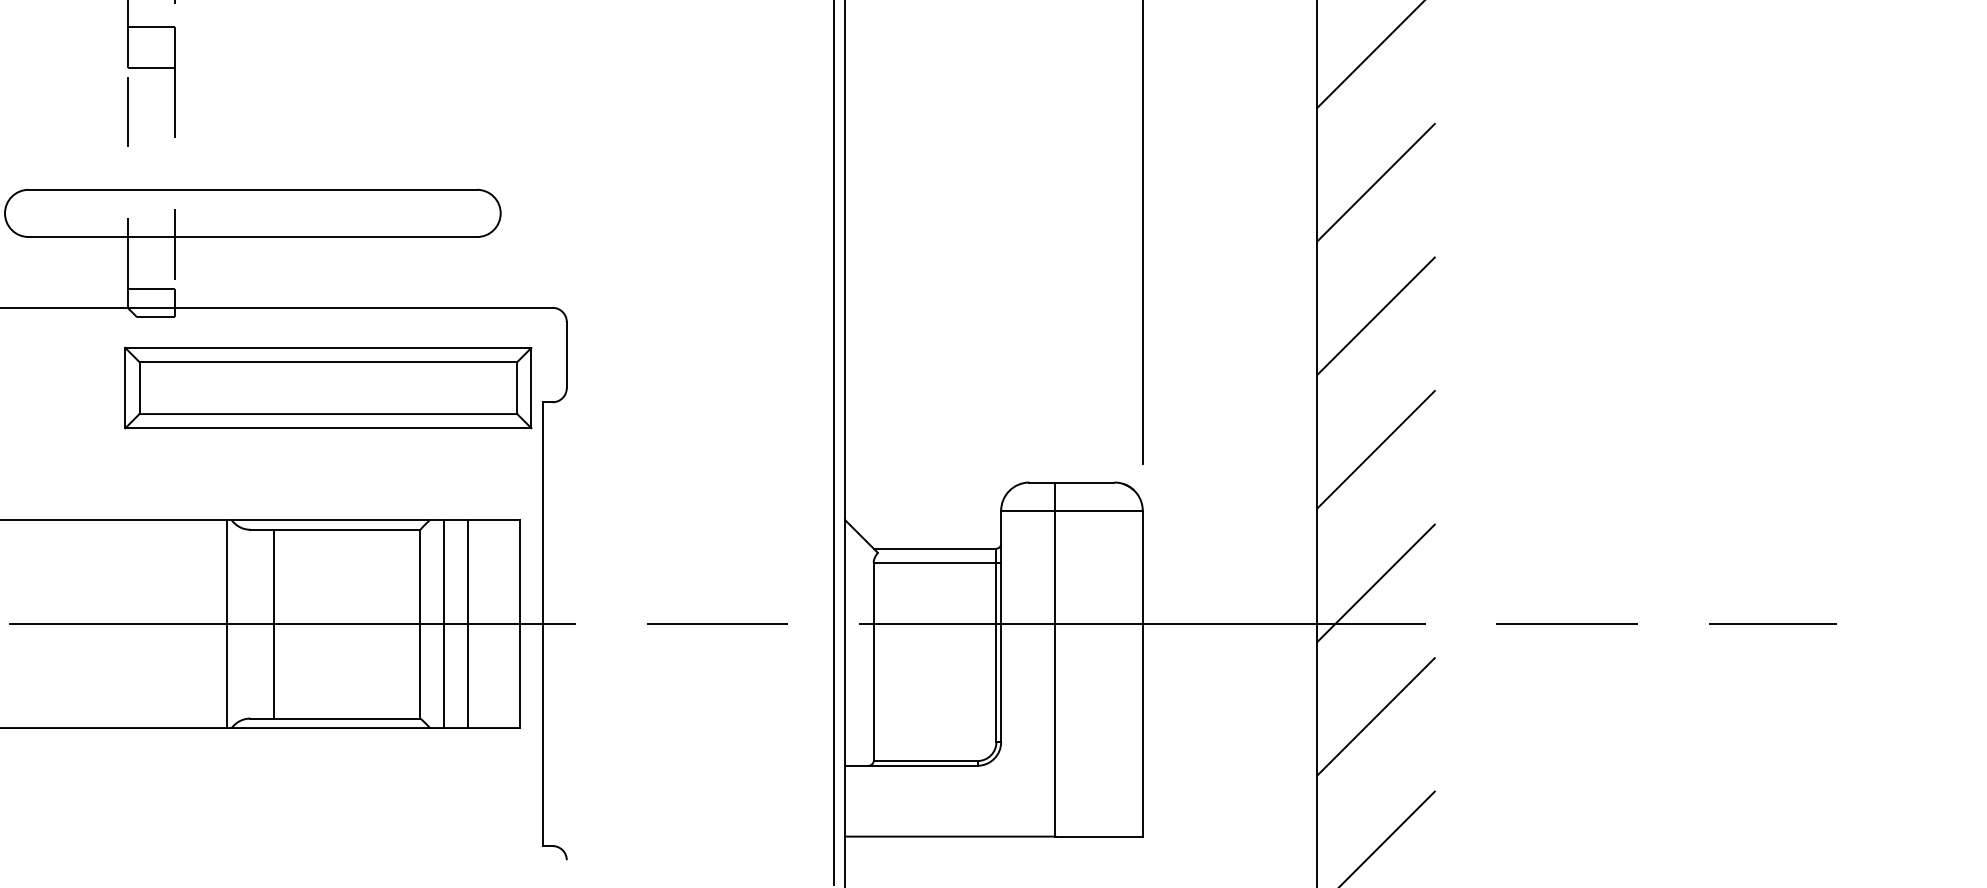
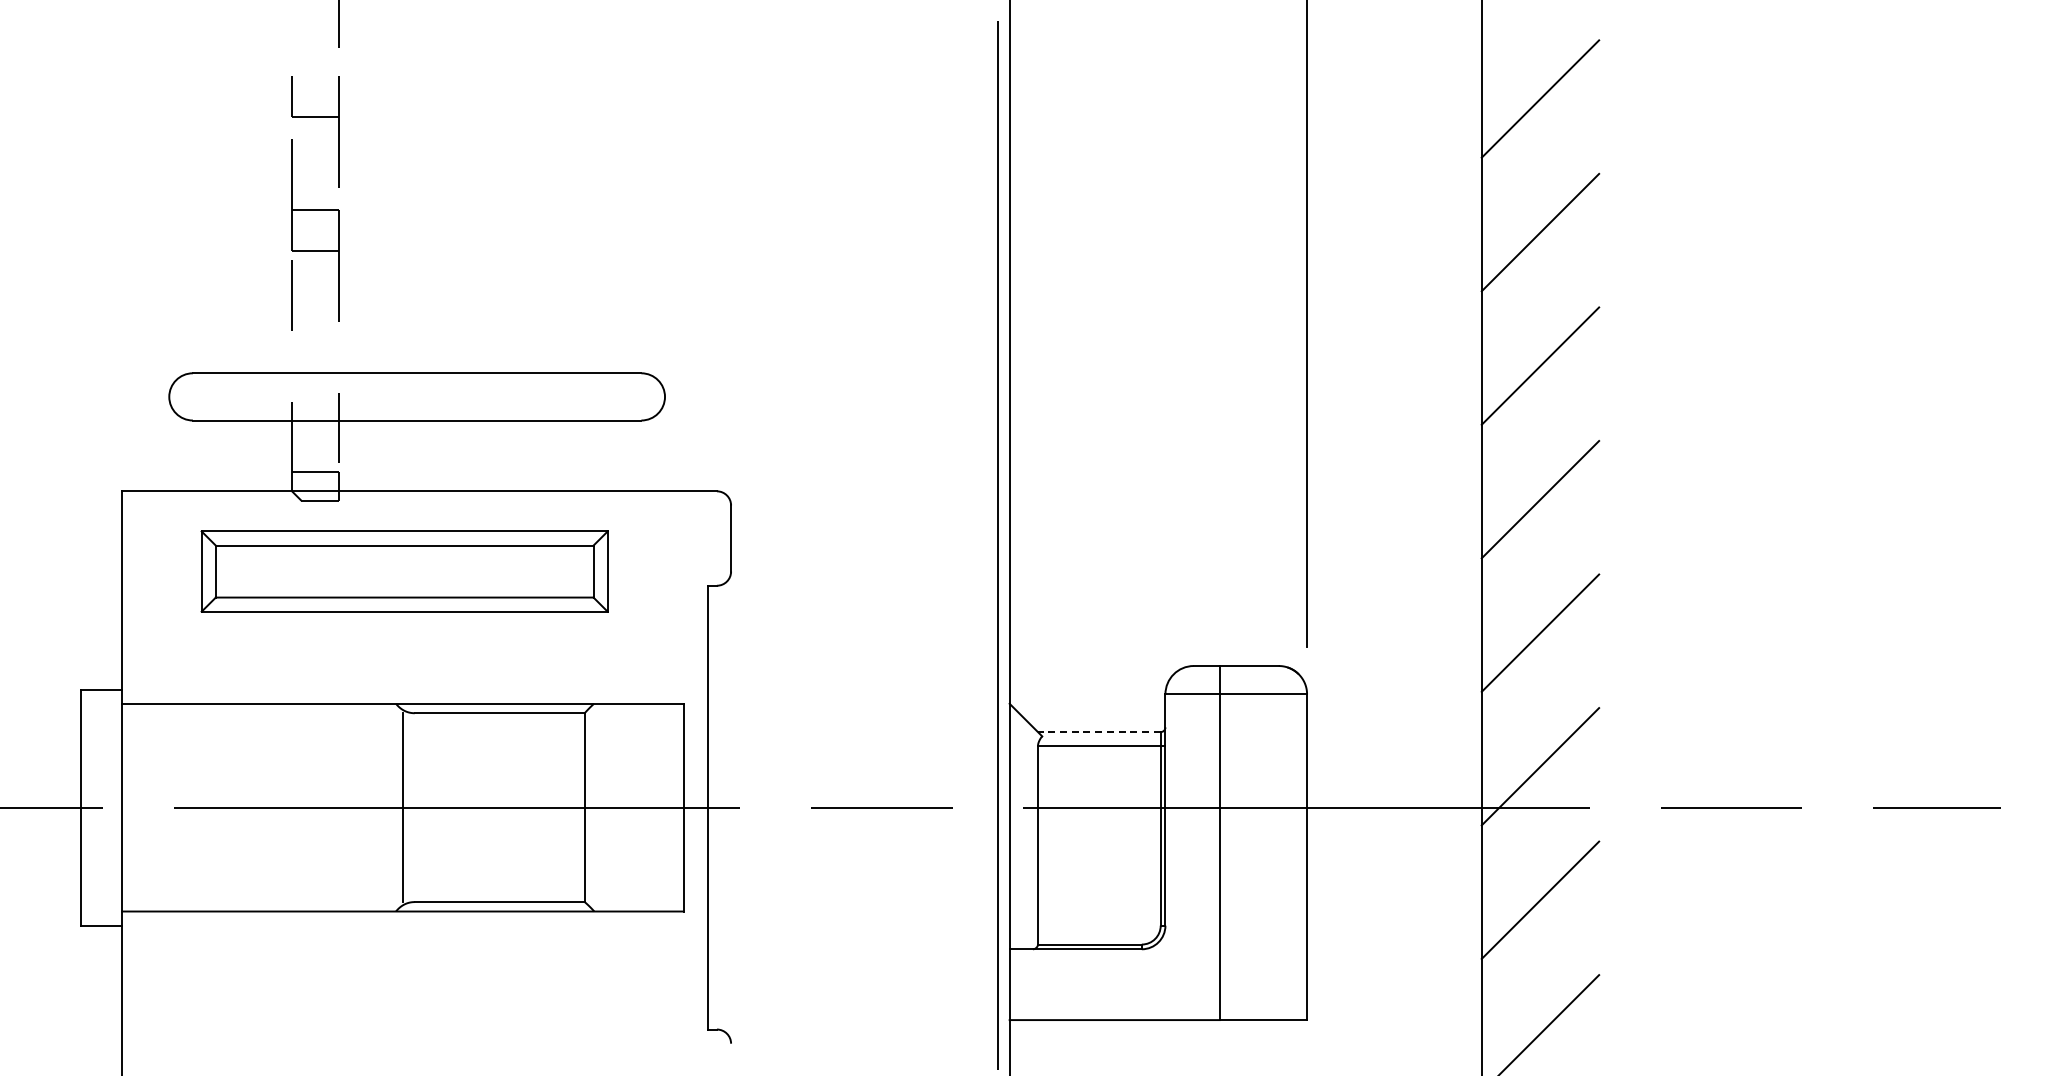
part: (328, 388) -> (404, 571), moved
line: (934, 549) -> (1098, 732), solid -> dashed
line: (227, 624) -> (391, 807), removed
line: (274, 624) -> (403, 807), moved
line: (444, 624) -> (608, 807), removed
line: (467, 624) -> (631, 807), removed

